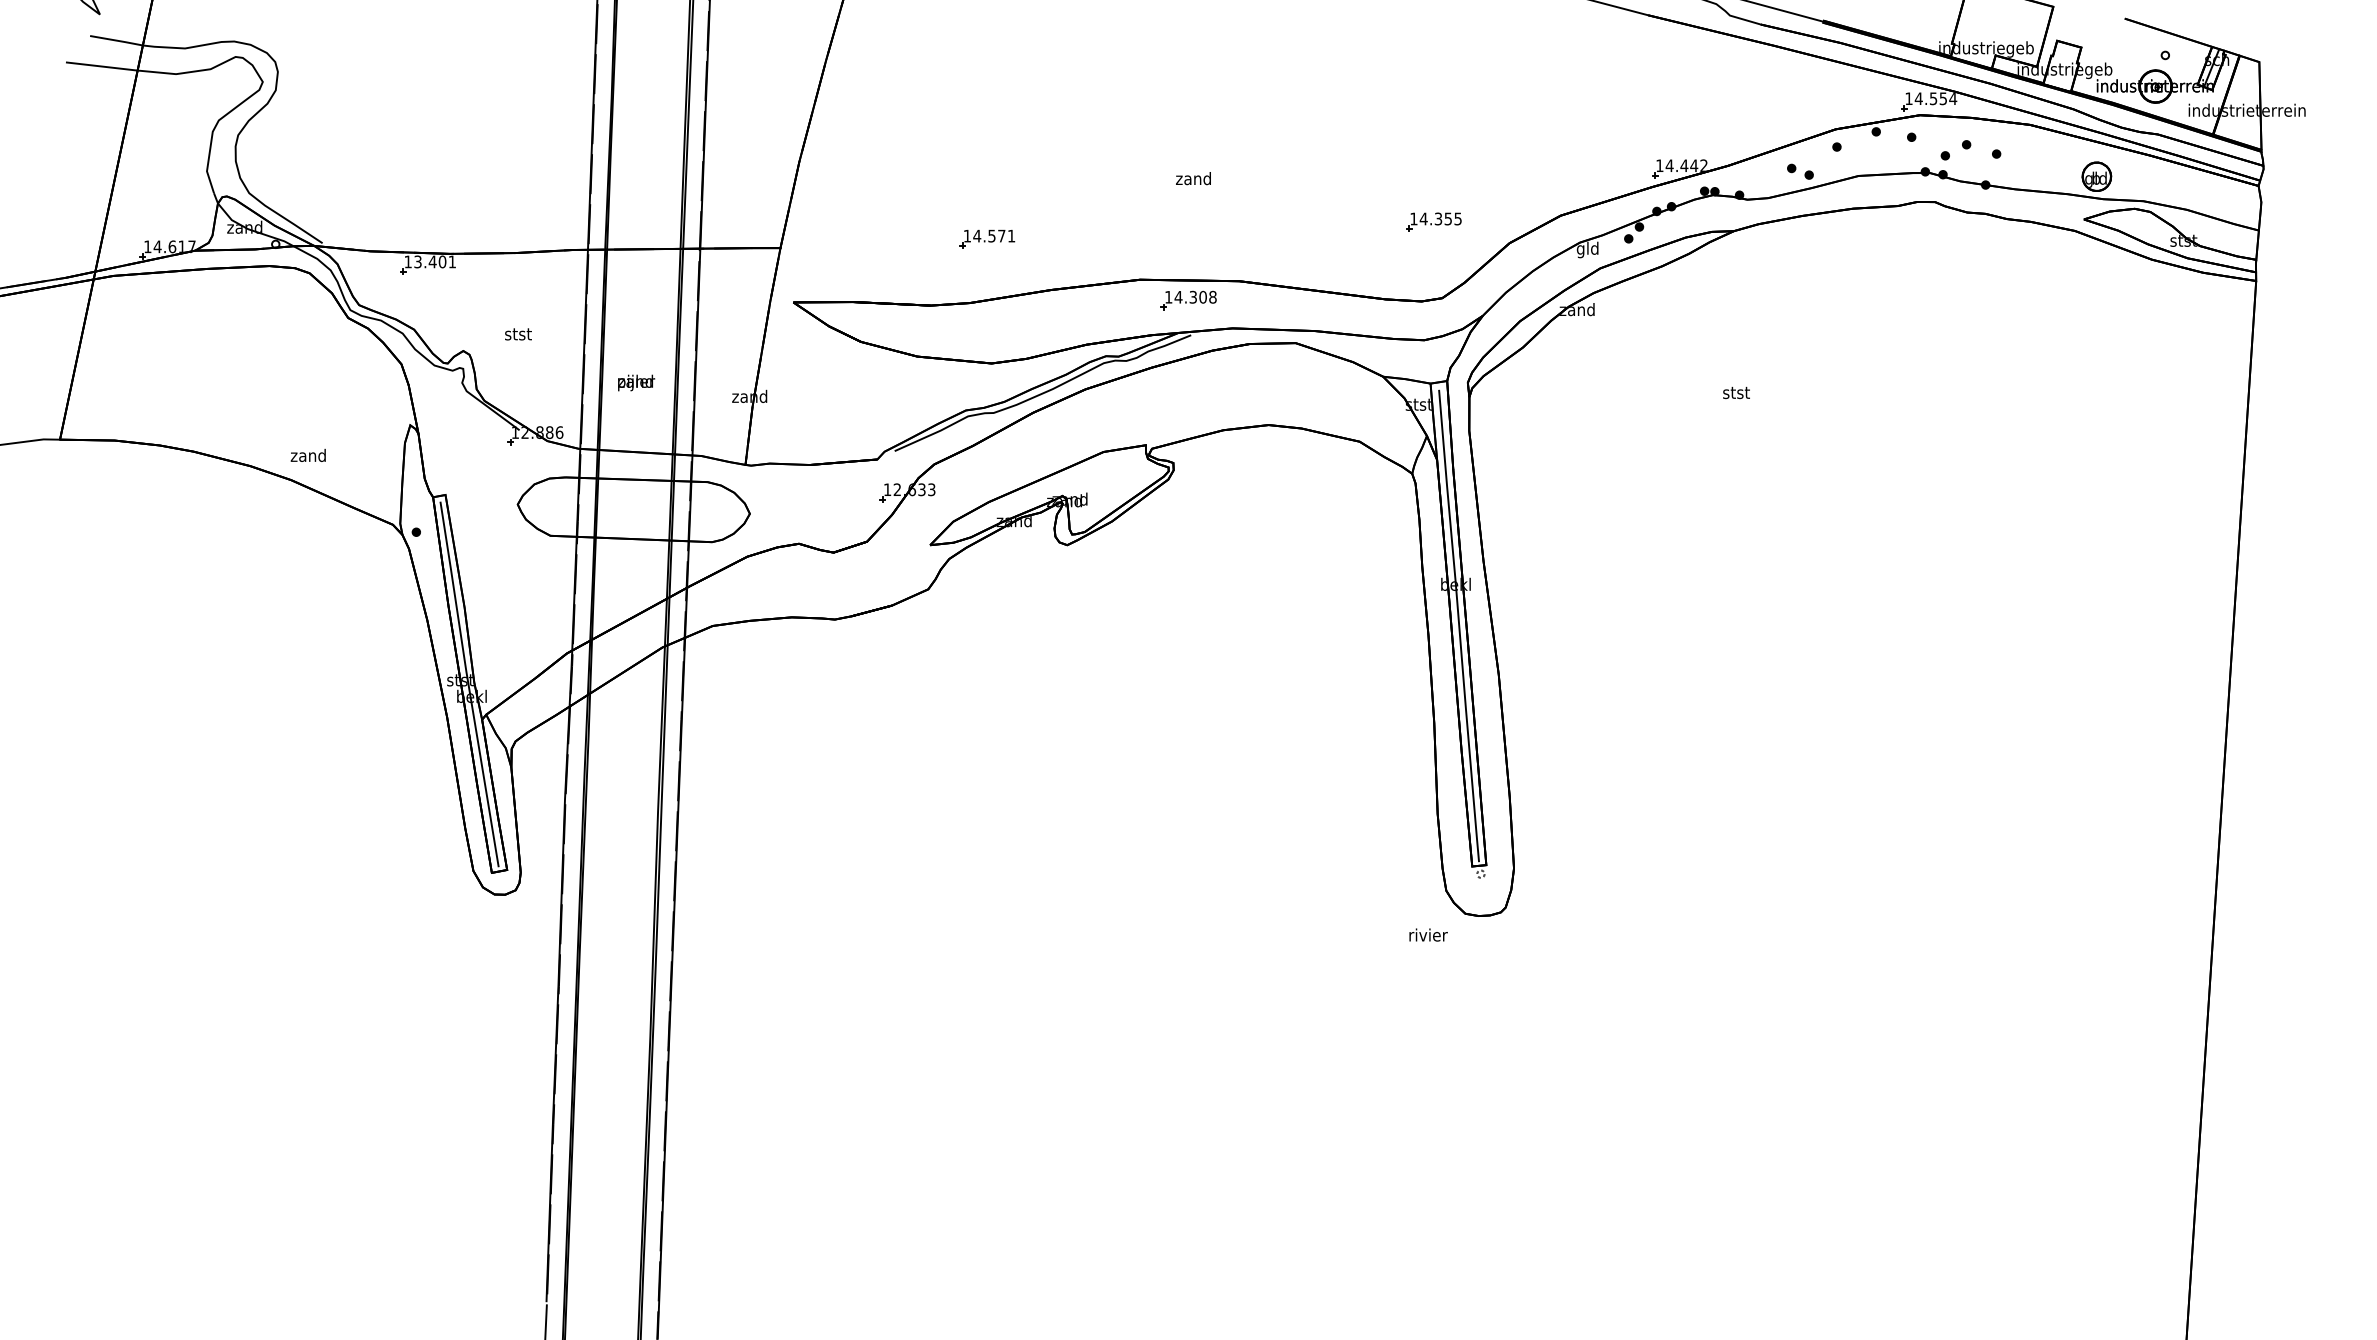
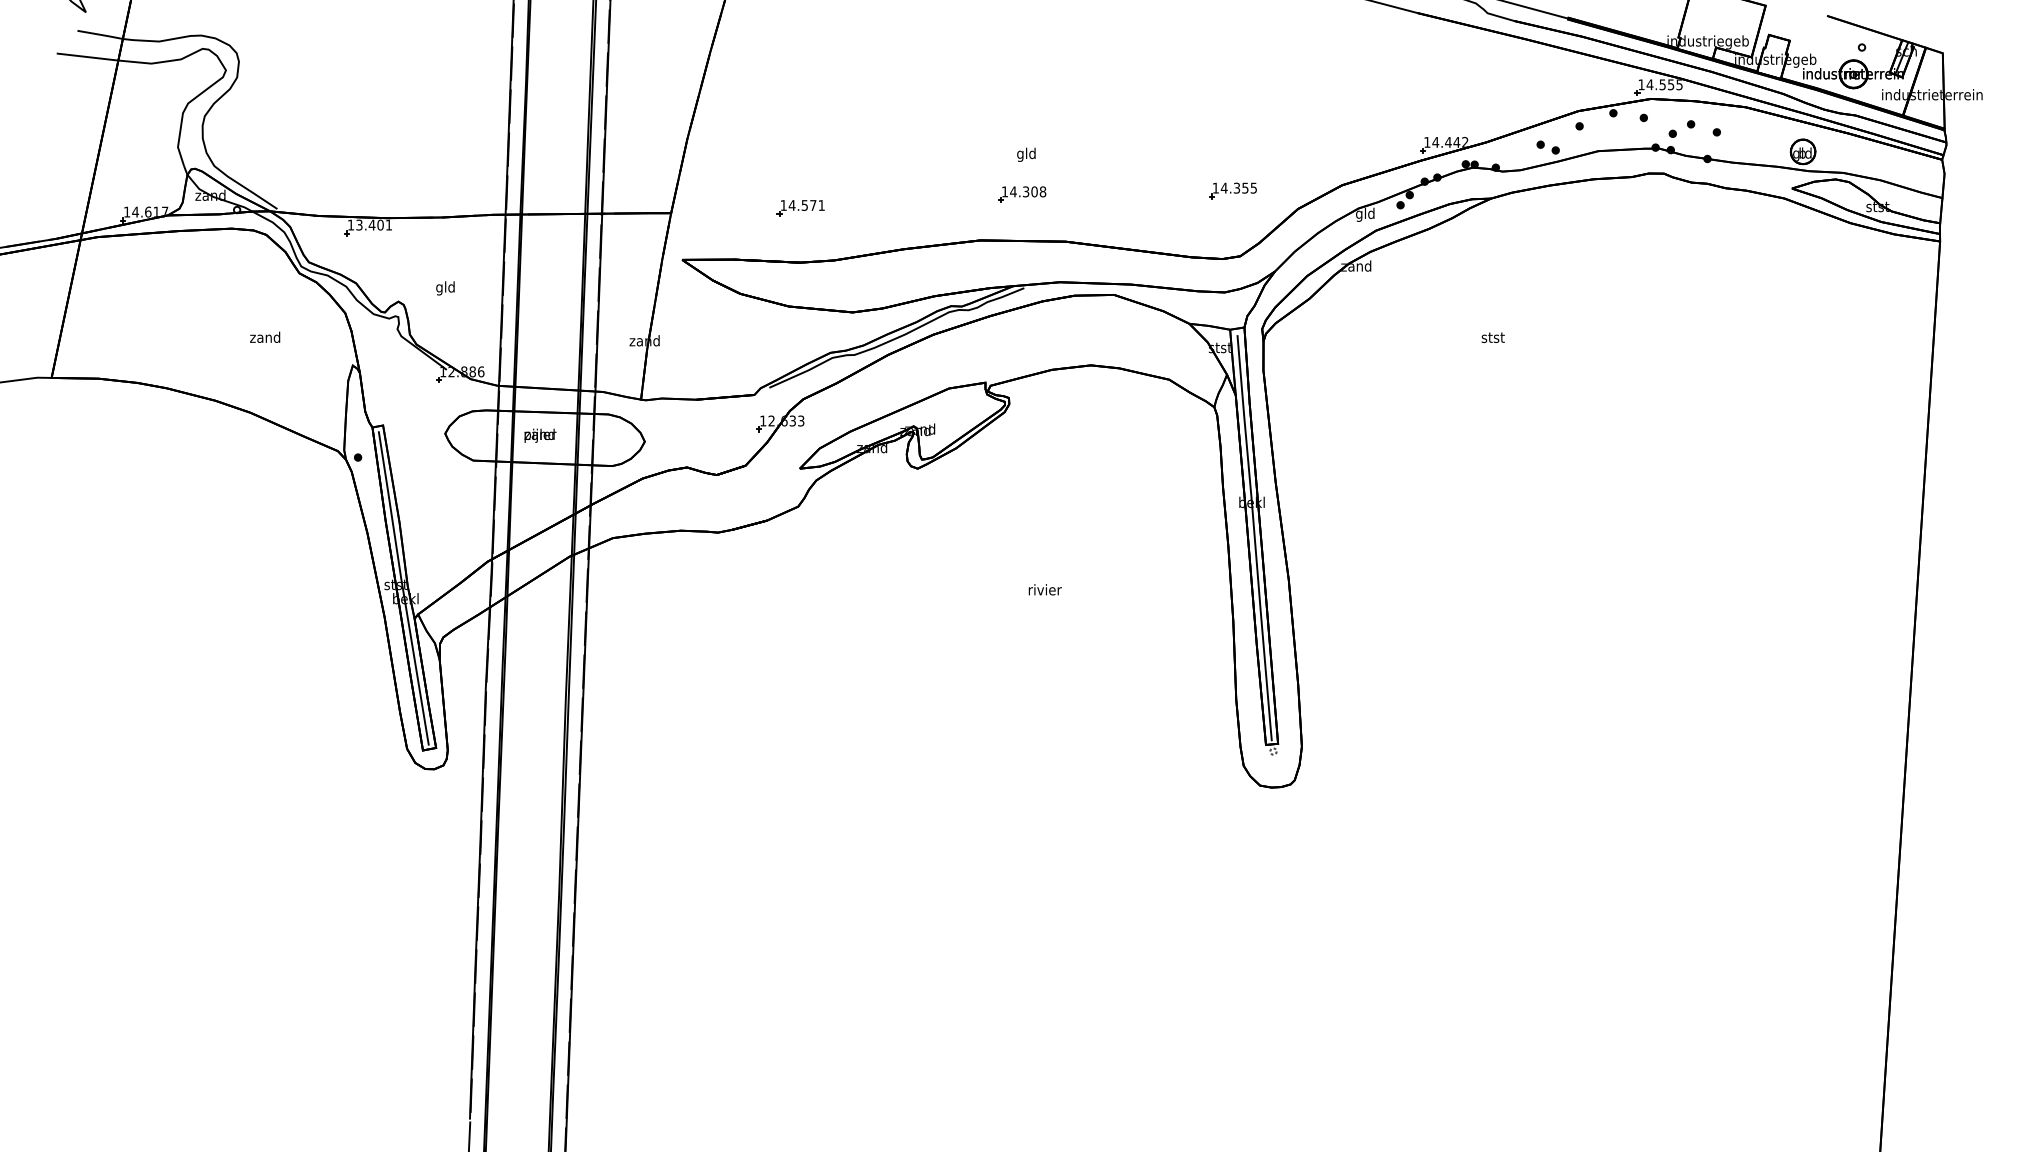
text: (1953, 98) -> (1679, 84), 14.554 -> 14.555
text: (1193, 180) -> (1026, 155), zand -> gld
part: (987, 238) -> (801, 207), moved
part: (1188, 300) -> (1022, 194), moved
text: (518, 335) -> (445, 288), stst -> gld
text: (636, 382) -> (540, 435), moved
text: (307, 454) -> (264, 336), moved
text: (1428, 934) -> (1045, 589), moved

